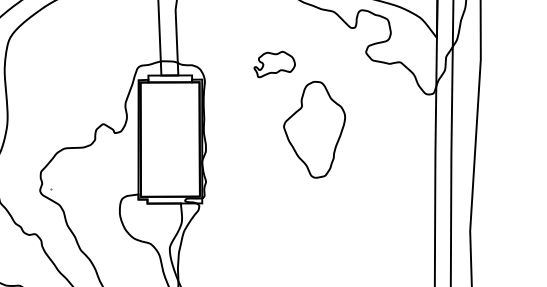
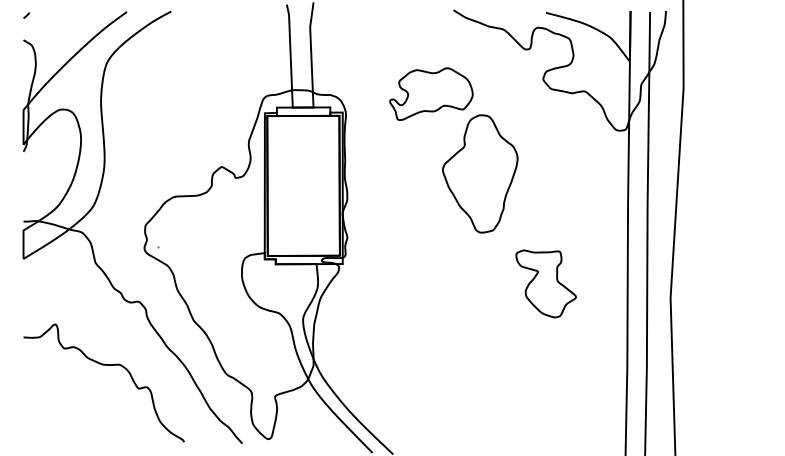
part: (274, 64) -> (431, 93), size x1.67
part: (367, 219) -> (545, 283), added

